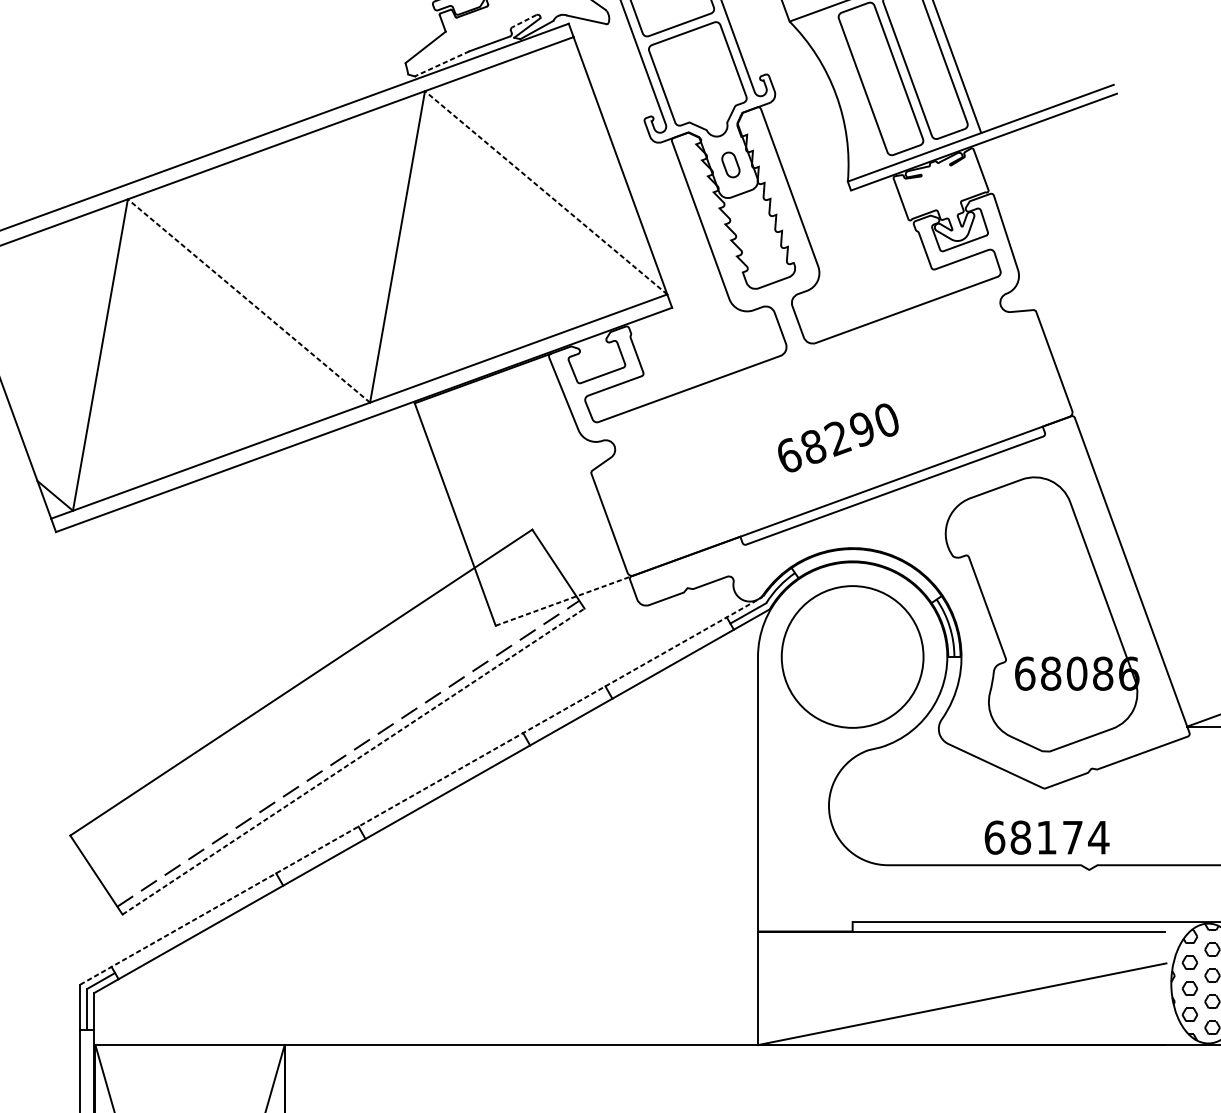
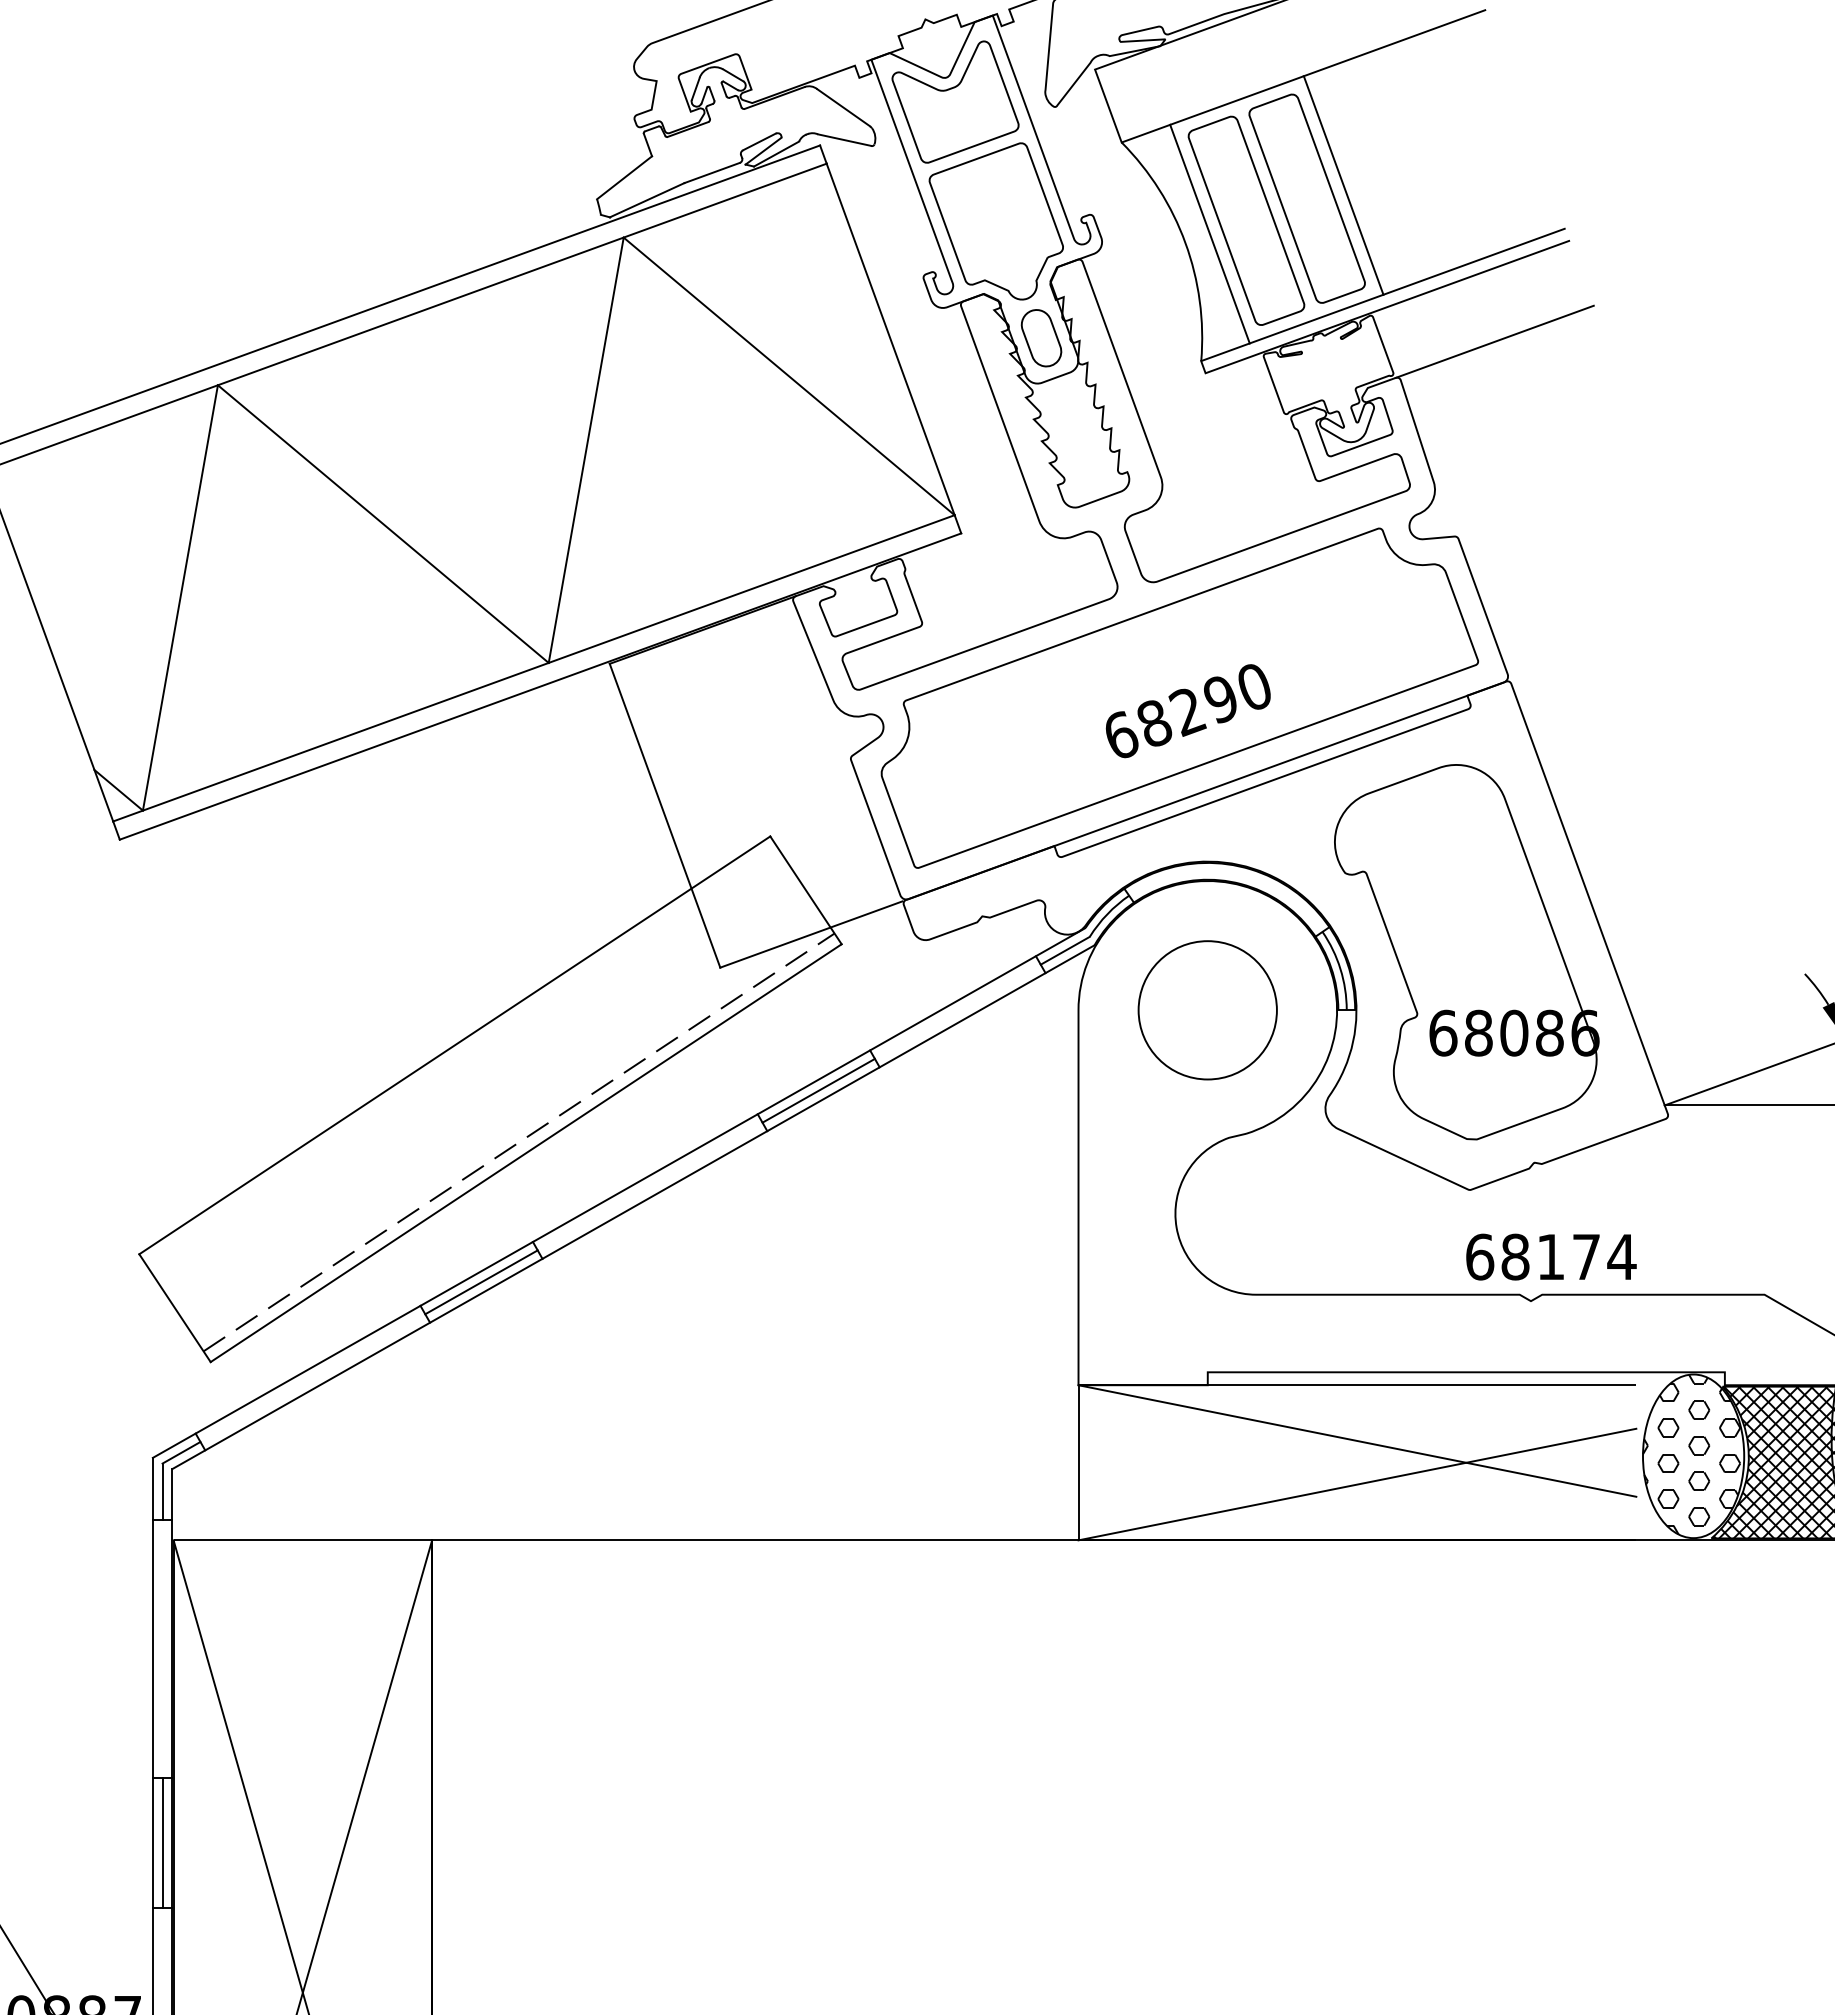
line: (524, 20) -> (759, 141), dashed -> solid
line: (441, 64) -> (646, 200), dashed -> solid
line: (853, 88) -> (1209, 233), added
part: (730, 165) -> (1041, 338), size x1.67
line: (1062, 167) -> (1494, 341), added
line: (546, 192) -> (789, 376), dashed -> solid
line: (249, 301) -> (383, 524), dashed -> solid
part: (831, 427) -> (1179, 697), added
line: (562, 601) -> (811, 934), dashed -> solid
circle: (852, 657) -> (1207, 1010), size x0.71
line: (567, 715) -> (818, 1090), added
line: (353, 761) -> (526, 1152), dashed -> solid
line: (421, 791) -> (618, 1193), dashed -> solid
text: (1047, 837) -> (1551, 1256), moved
line: (320, 856) -> (481, 1282), added
line: (962, 971) -> (1357, 1440), added

